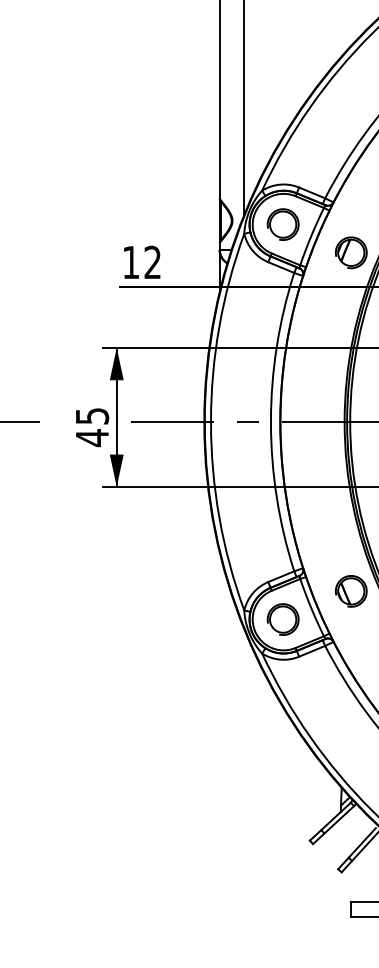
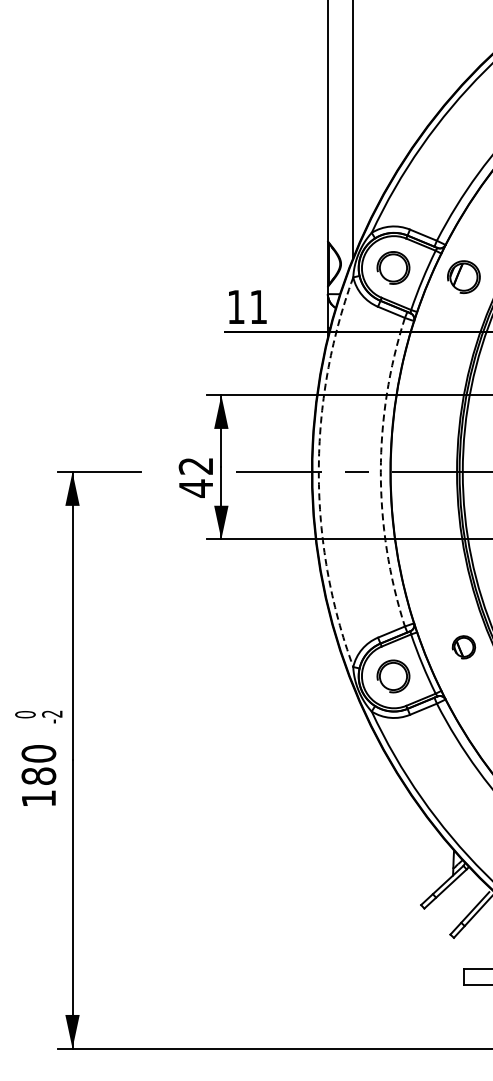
part: (350, 253) -> (463, 277), moved
text: (152, 261) -> (258, 306), 12 -> 11
text: (91, 416) -> (195, 466), 45 -> 42
arc: (210, 422) -> (318, 472), solid -> dashed
arc: (270, 422) -> (380, 472), solid -> dashed
part: (350, 591) -> (463, 647), size x0.7

